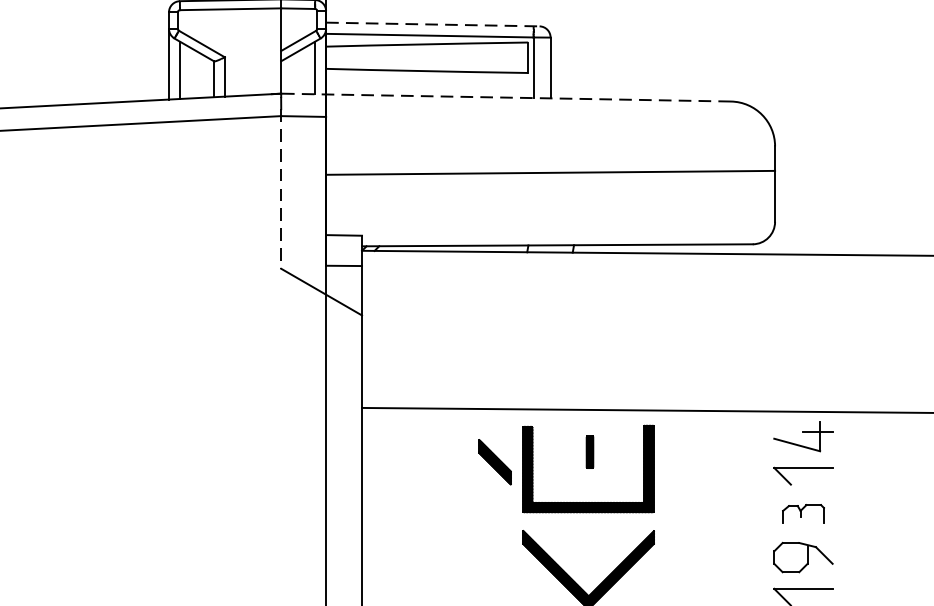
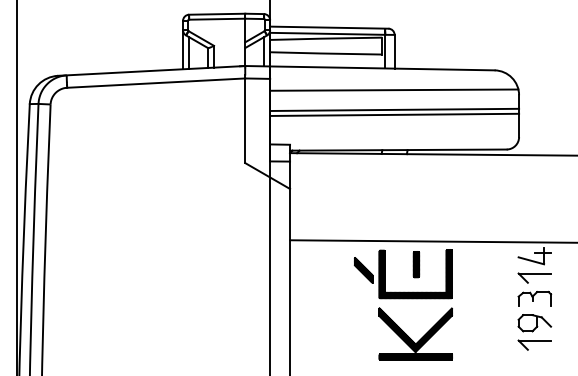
line: (433, 24) -> (329, 27), dashed -> solid
line: (505, 98) -> (369, 68), dashed -> solid
line: (550, 136) -> (394, 89), added
line: (550, 181) -> (394, 114), added
line: (281, 190) -> (245, 119), dashed -> solid
part: (590, 451) -> (416, 264), size x1.43
part: (802, 512) -> (534, 298), size x1.43

